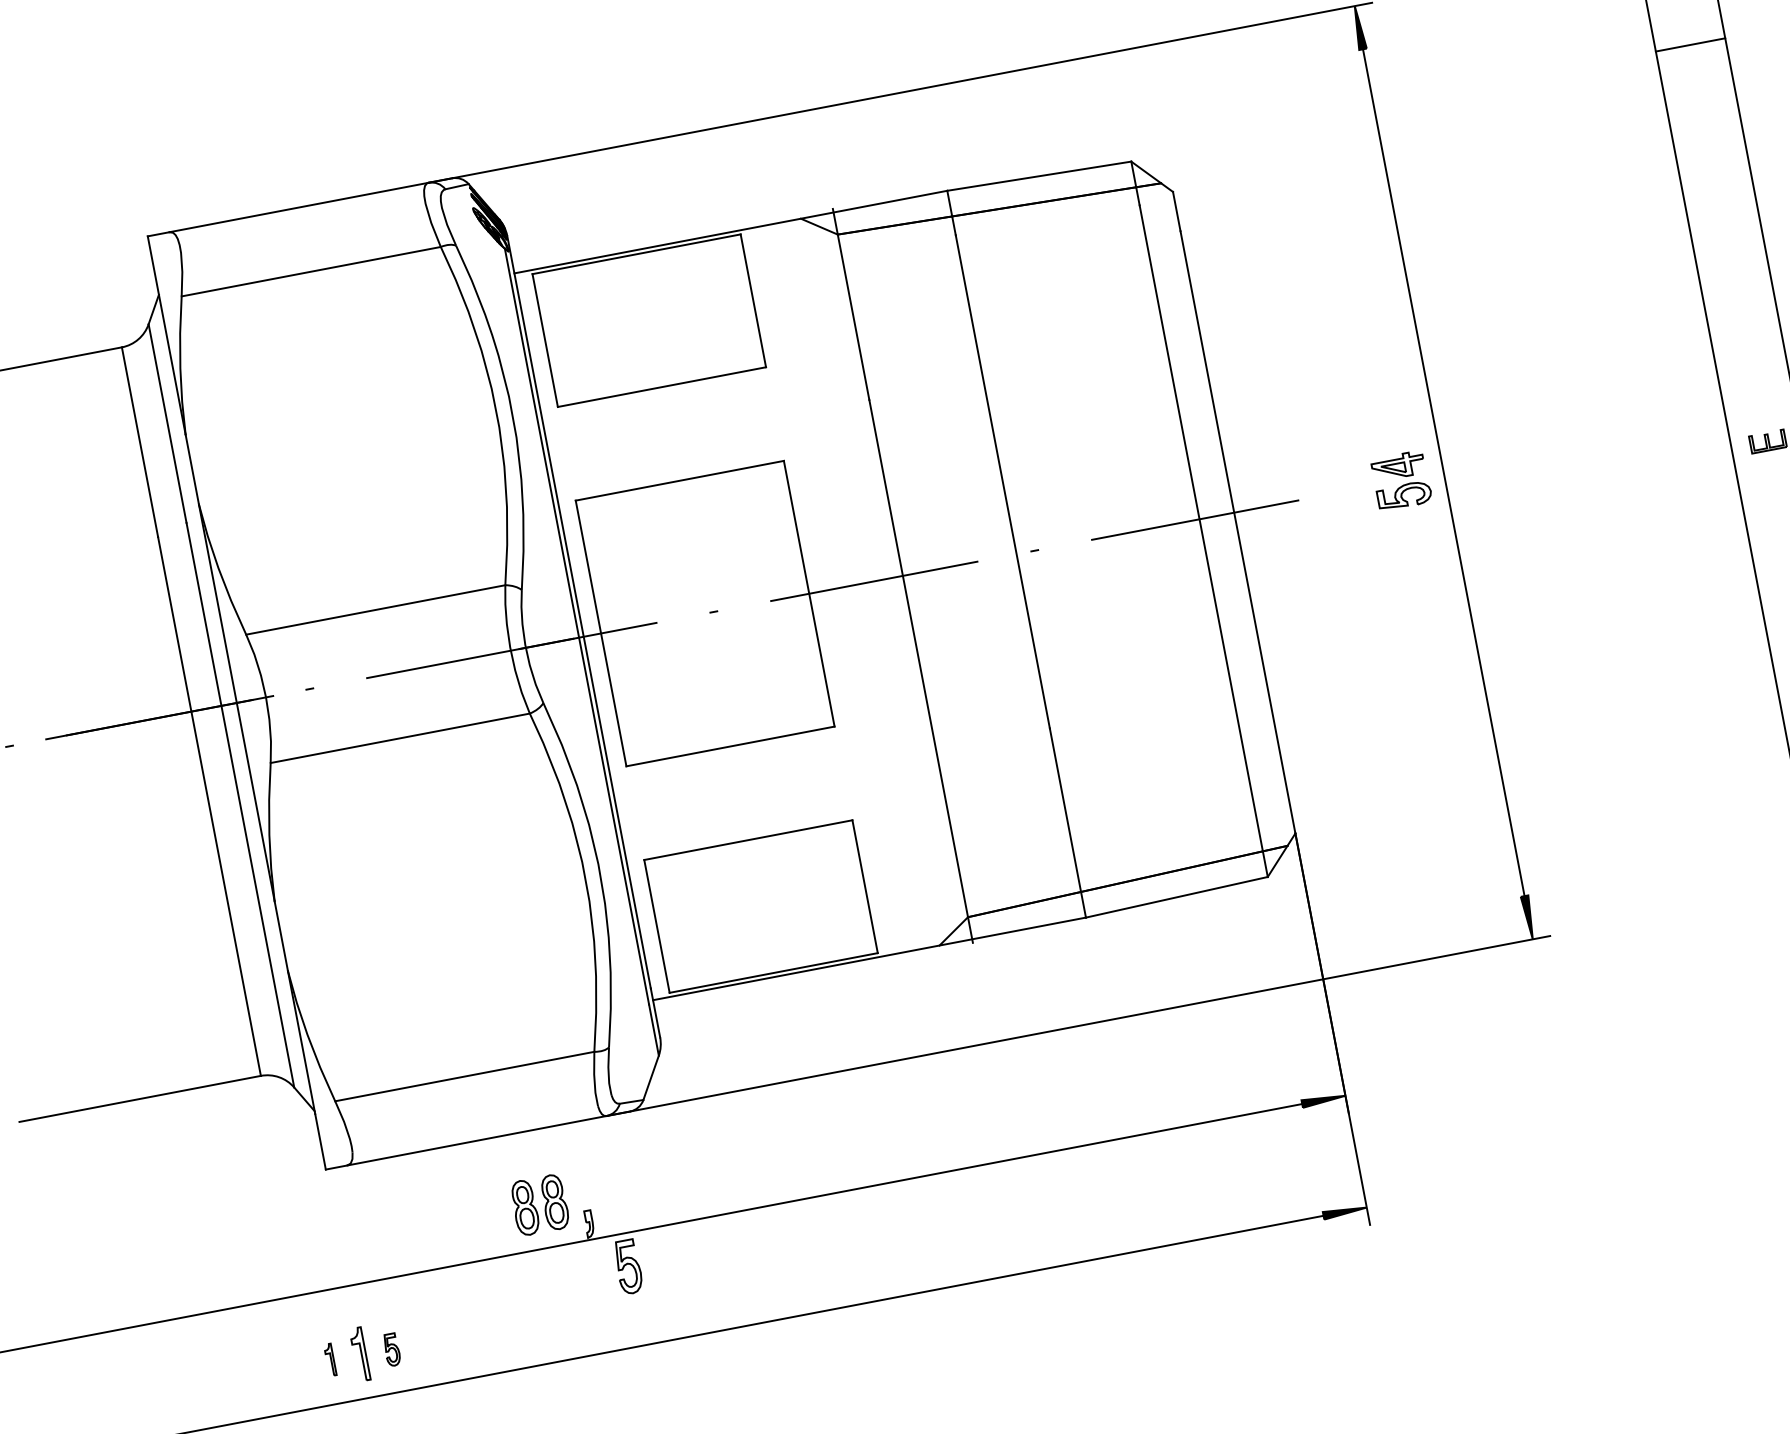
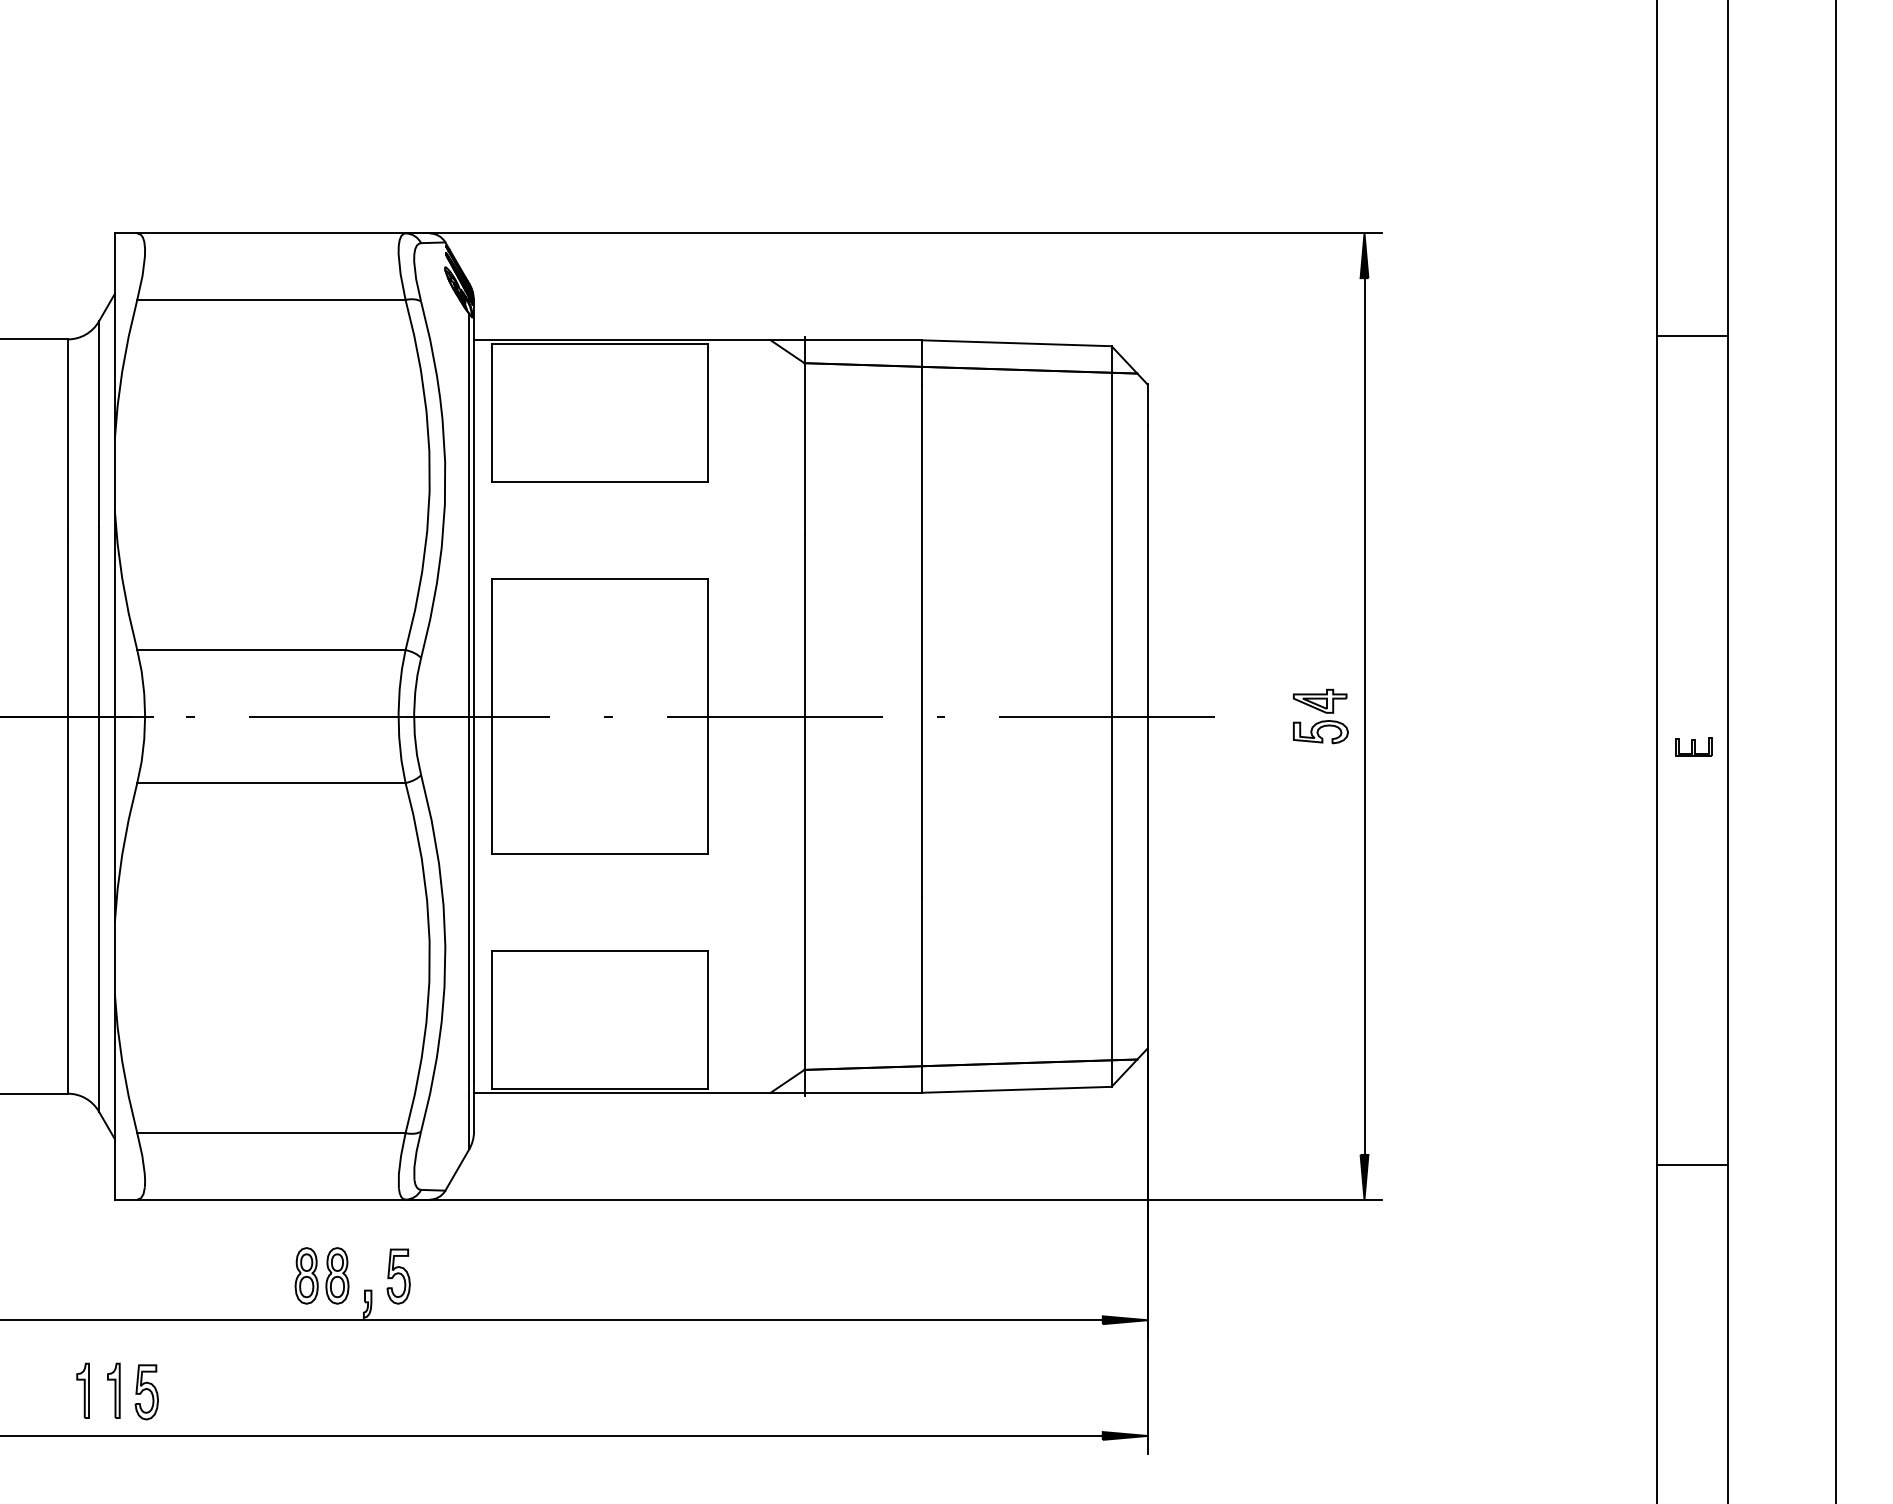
part: (628, 1266) -> (398, 1276), moved
part: (391, 1350) -> (146, 1392), size x1.67
part: (329, 1359) -> (82, 1390), size x1.67

